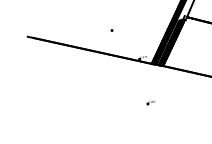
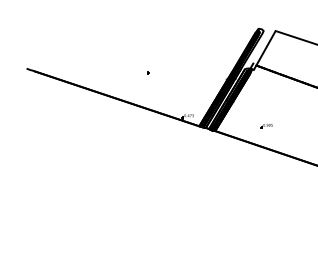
part: (151, 102) -> (266, 126), moved

